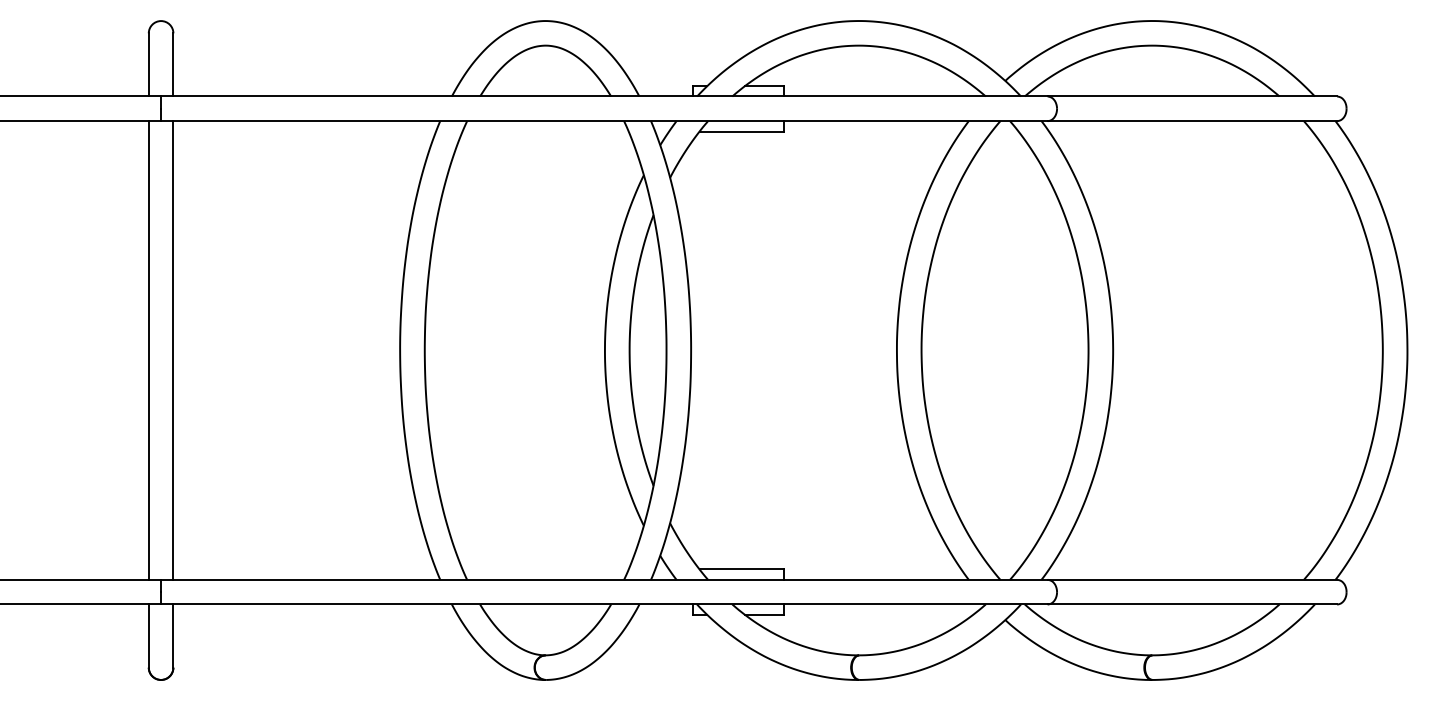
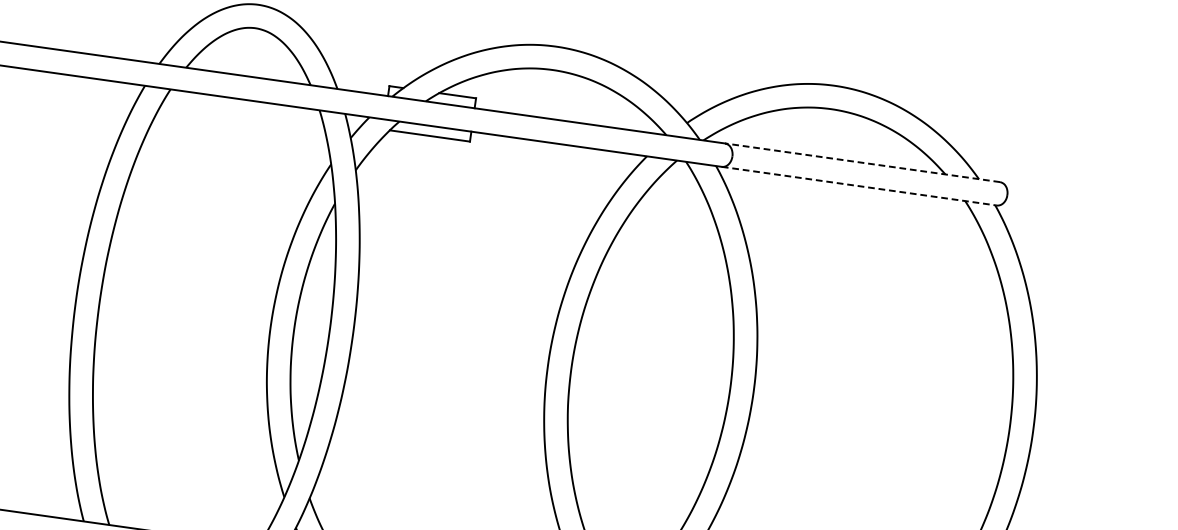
line: (1192, 96) -> (862, 162), solid -> dashed
line: (1192, 121) -> (859, 186), solid -> dashed

